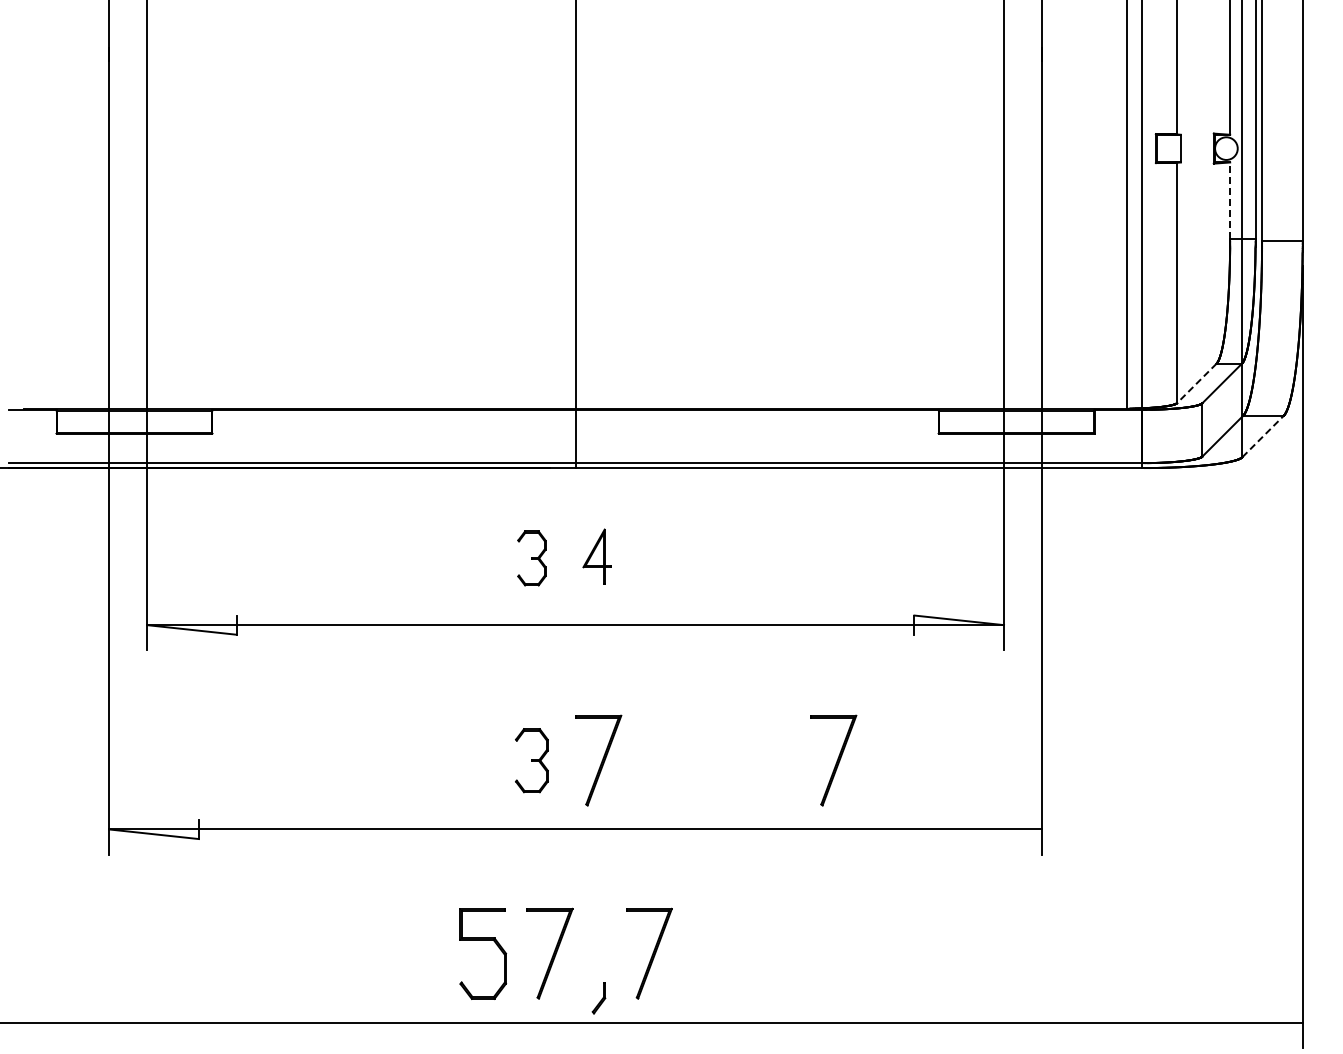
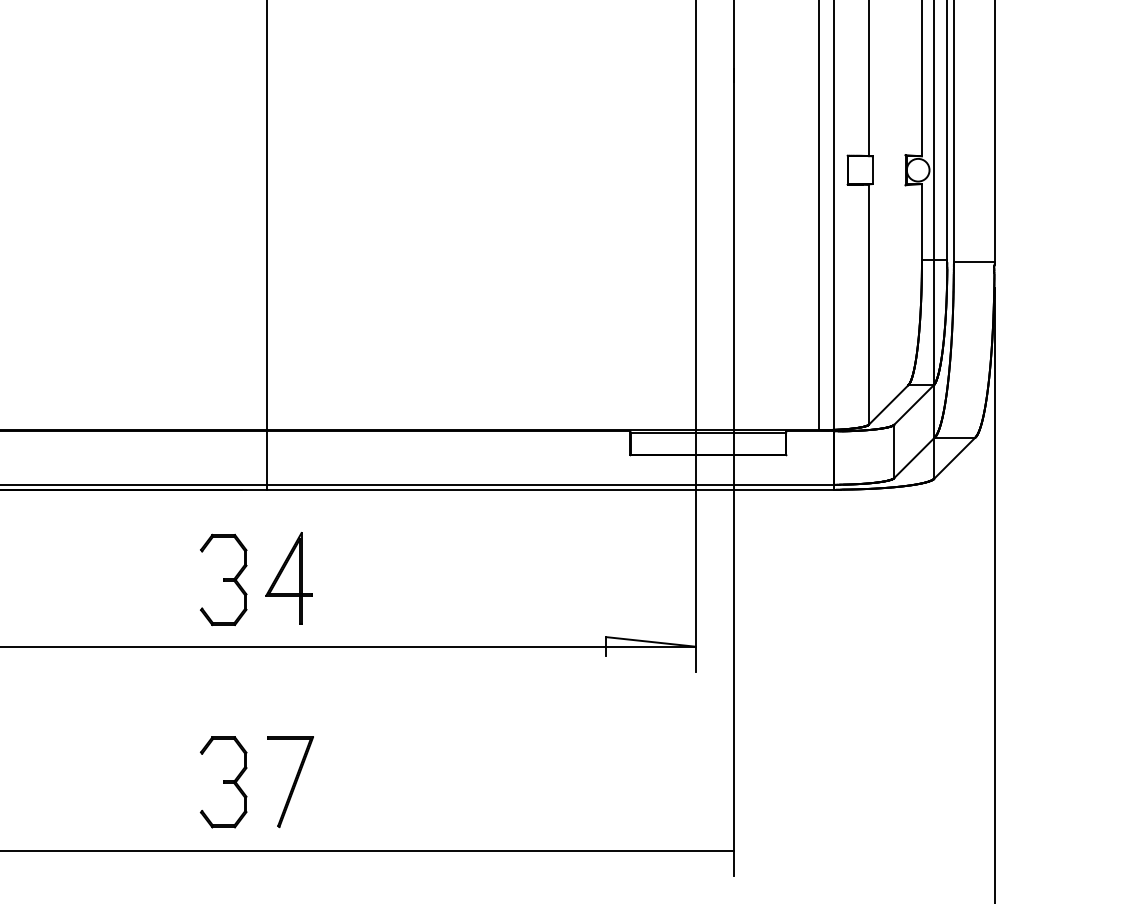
line: (1230, 200) -> (922, 222), dashed -> solid
line: (1196, 383) -> (888, 405), dashed -> solid
line: (1263, 436) -> (955, 458), dashed -> solid
part: (596, 556) -> (288, 578), size x1.67
part: (531, 558) -> (223, 580), size x1.67
part: (531, 760) -> (223, 782), size x1.43
part: (833, 760) -> (525, 782), removed

